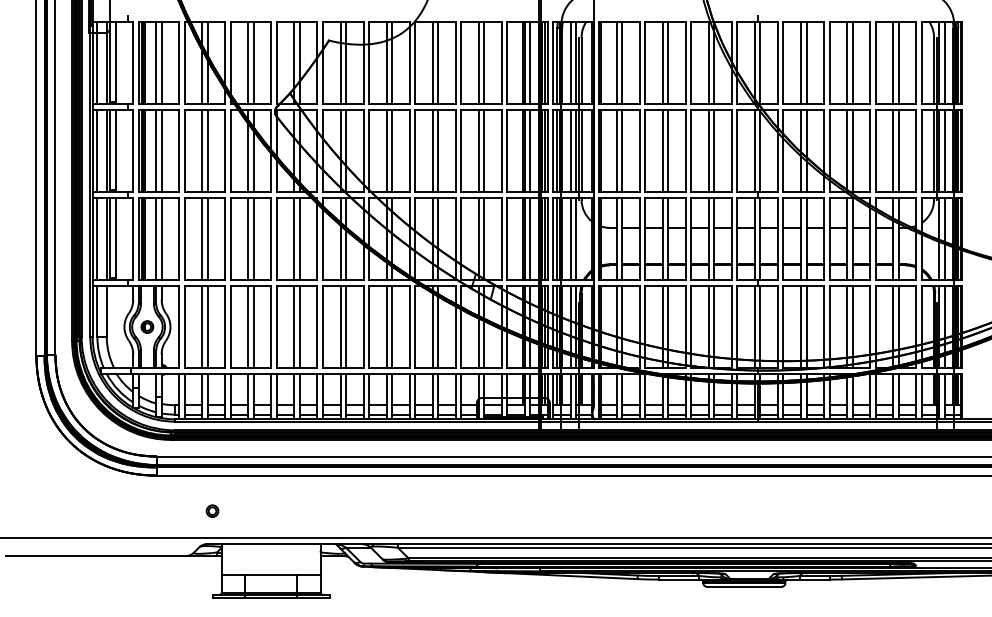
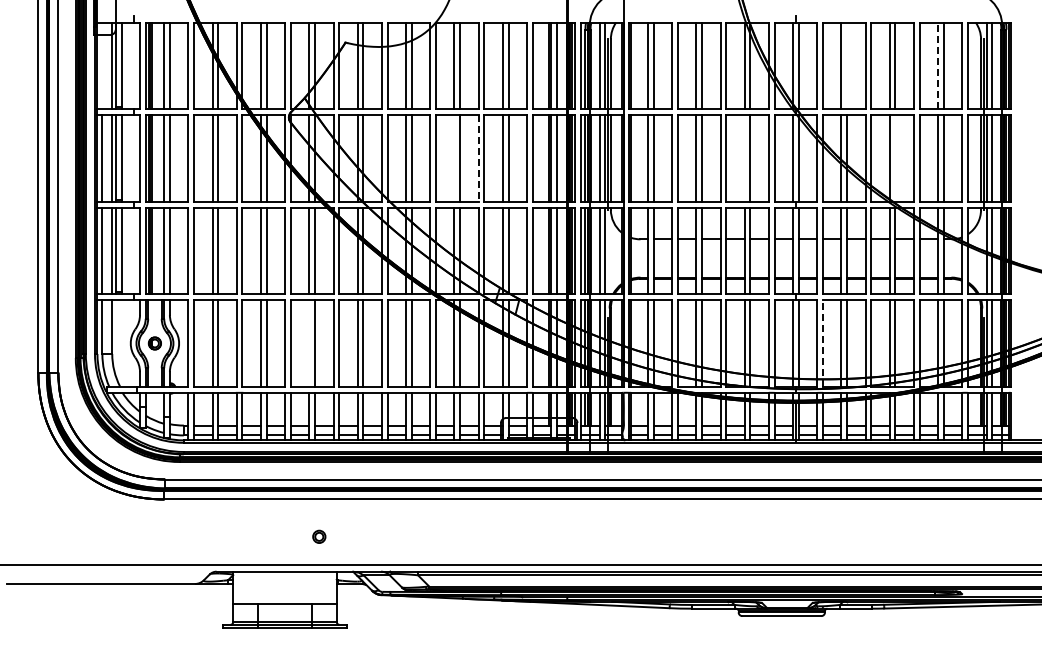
line: (97, 62) -> (102, 65), removed
line: (806, 62) -> (847, 65), removed
line: (893, 62) -> (938, 65), solid -> dashed
line: (432, 150) -> (454, 158), removed
line: (455, 150) -> (478, 158), solid -> dashed
line: (708, 150) -> (744, 158), removed
line: (852, 150) -> (895, 158), removed
line: (294, 327) -> (309, 343), removed
line: (783, 327) -> (822, 343), solid -> dashed
part: (212, 510) -> (319, 536), moved

